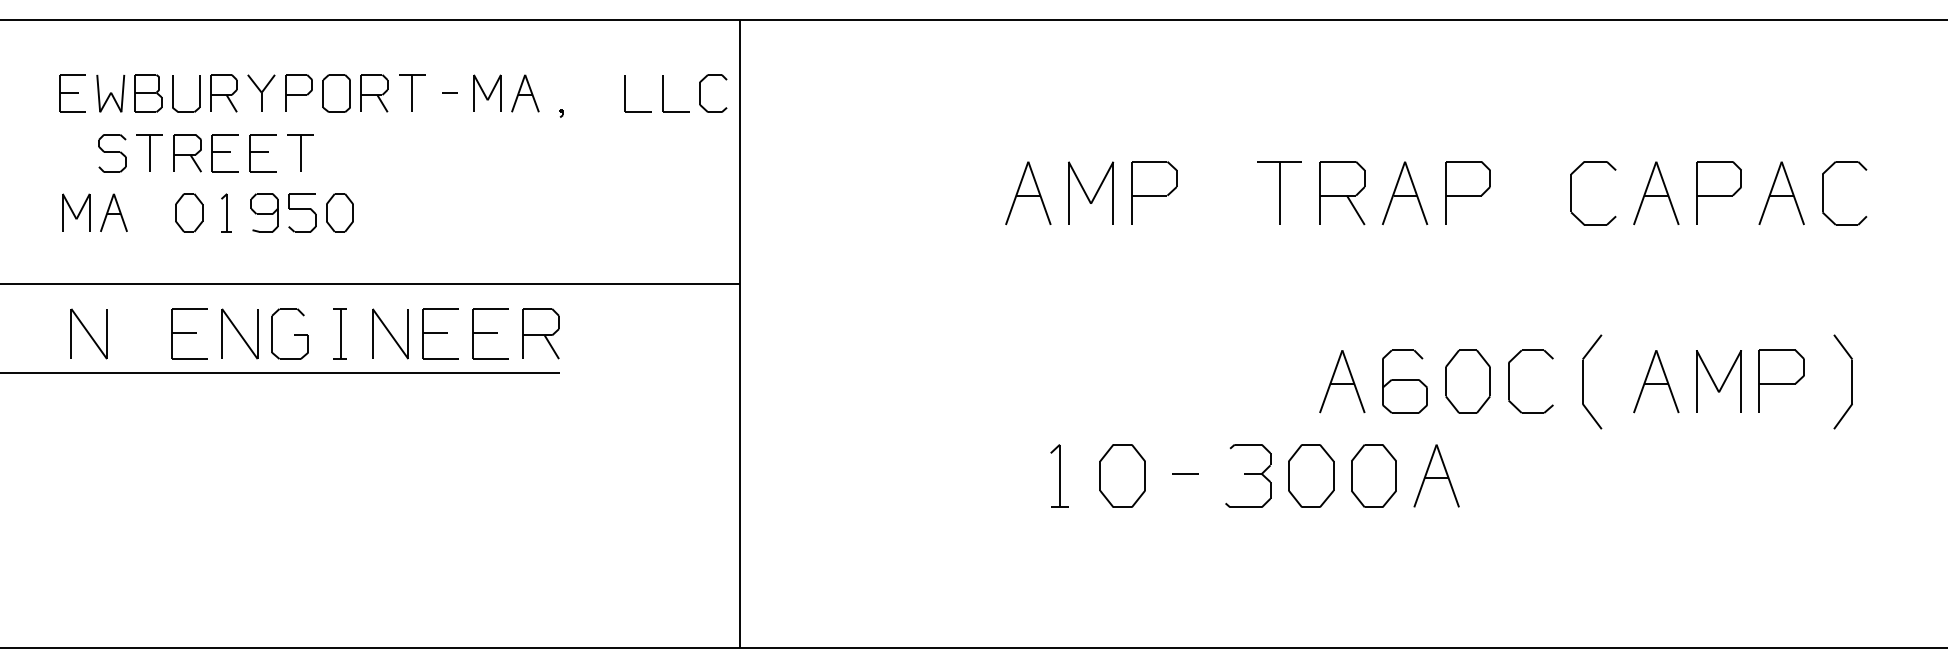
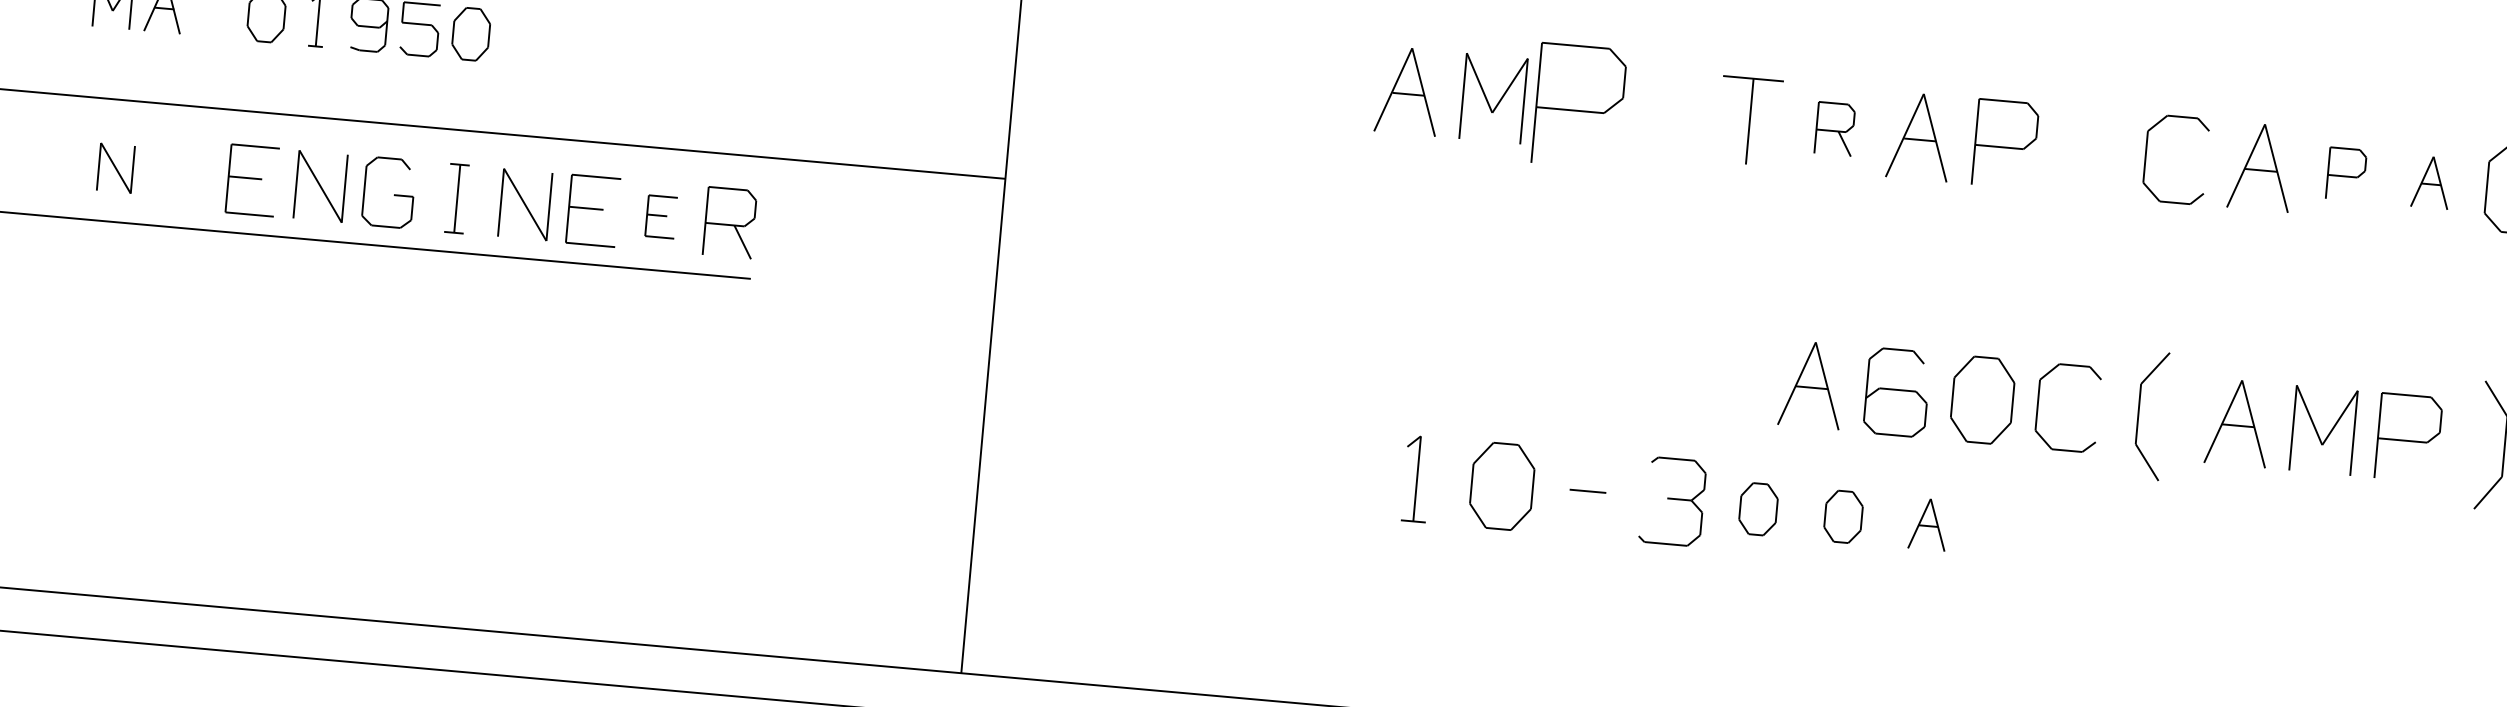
part: (1154, 192) -> (1579, 105), size x1.4
part: (1718, 192) -> (2345, 173), size x0.6
part: (1342, 193) -> (1835, 129), size x0.6
part: (1781, 193) -> (2431, 182), size x0.6
part: (88, 333) -> (115, 167), size x0.7
part: (490, 333) -> (661, 216), size x0.6
part: (1311, 475) -> (1758, 508), size x0.6
part: (1373, 475) -> (1842, 516), size x0.6
part: (1436, 475) -> (1928, 523), size x0.6

